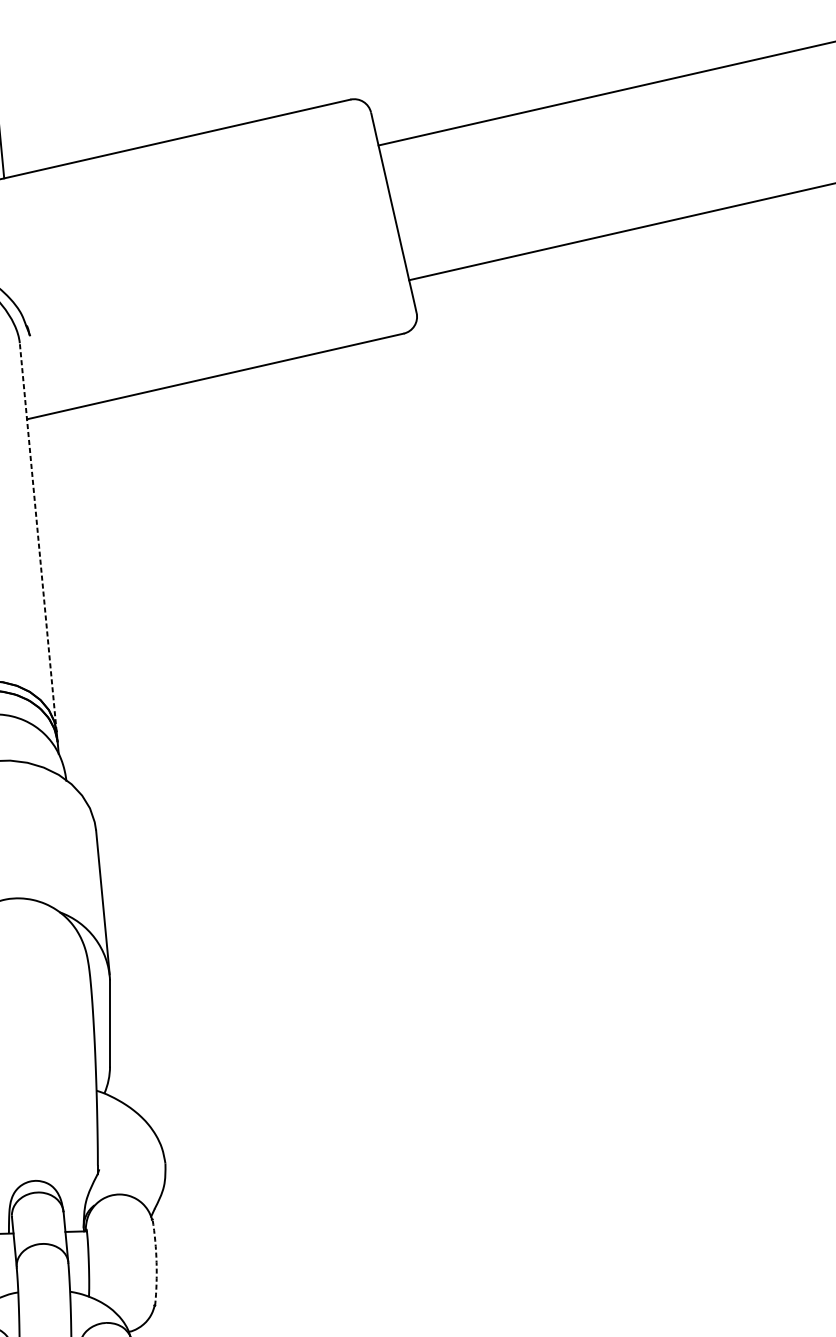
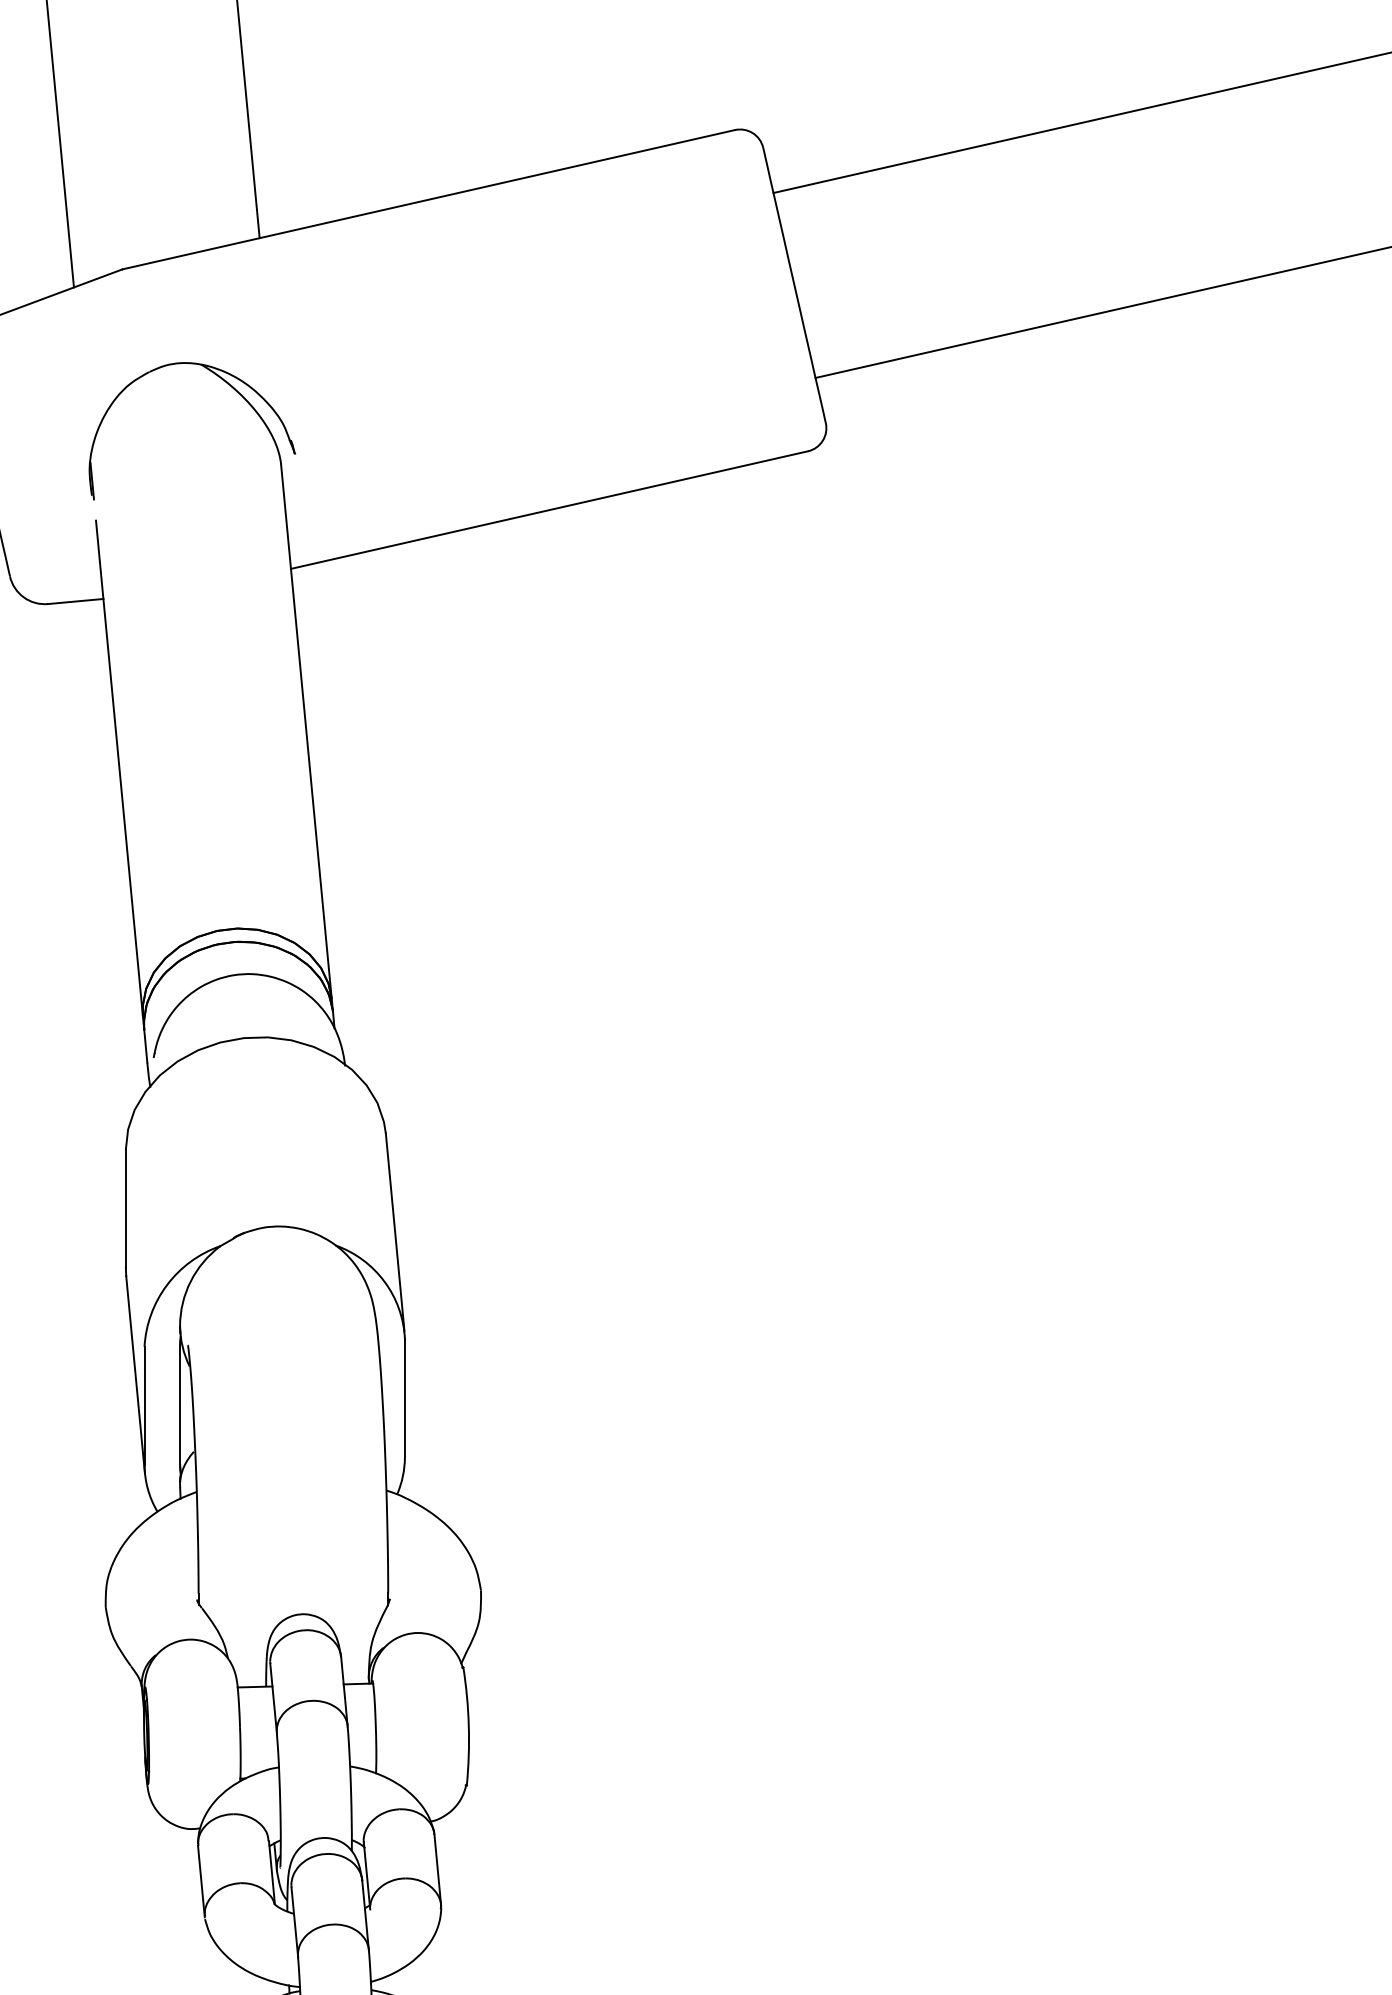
line: (38, 537) -> (306, 730), dashed -> solid
arc: (156, 1262) -> (468, 1726), dashed -> solid

